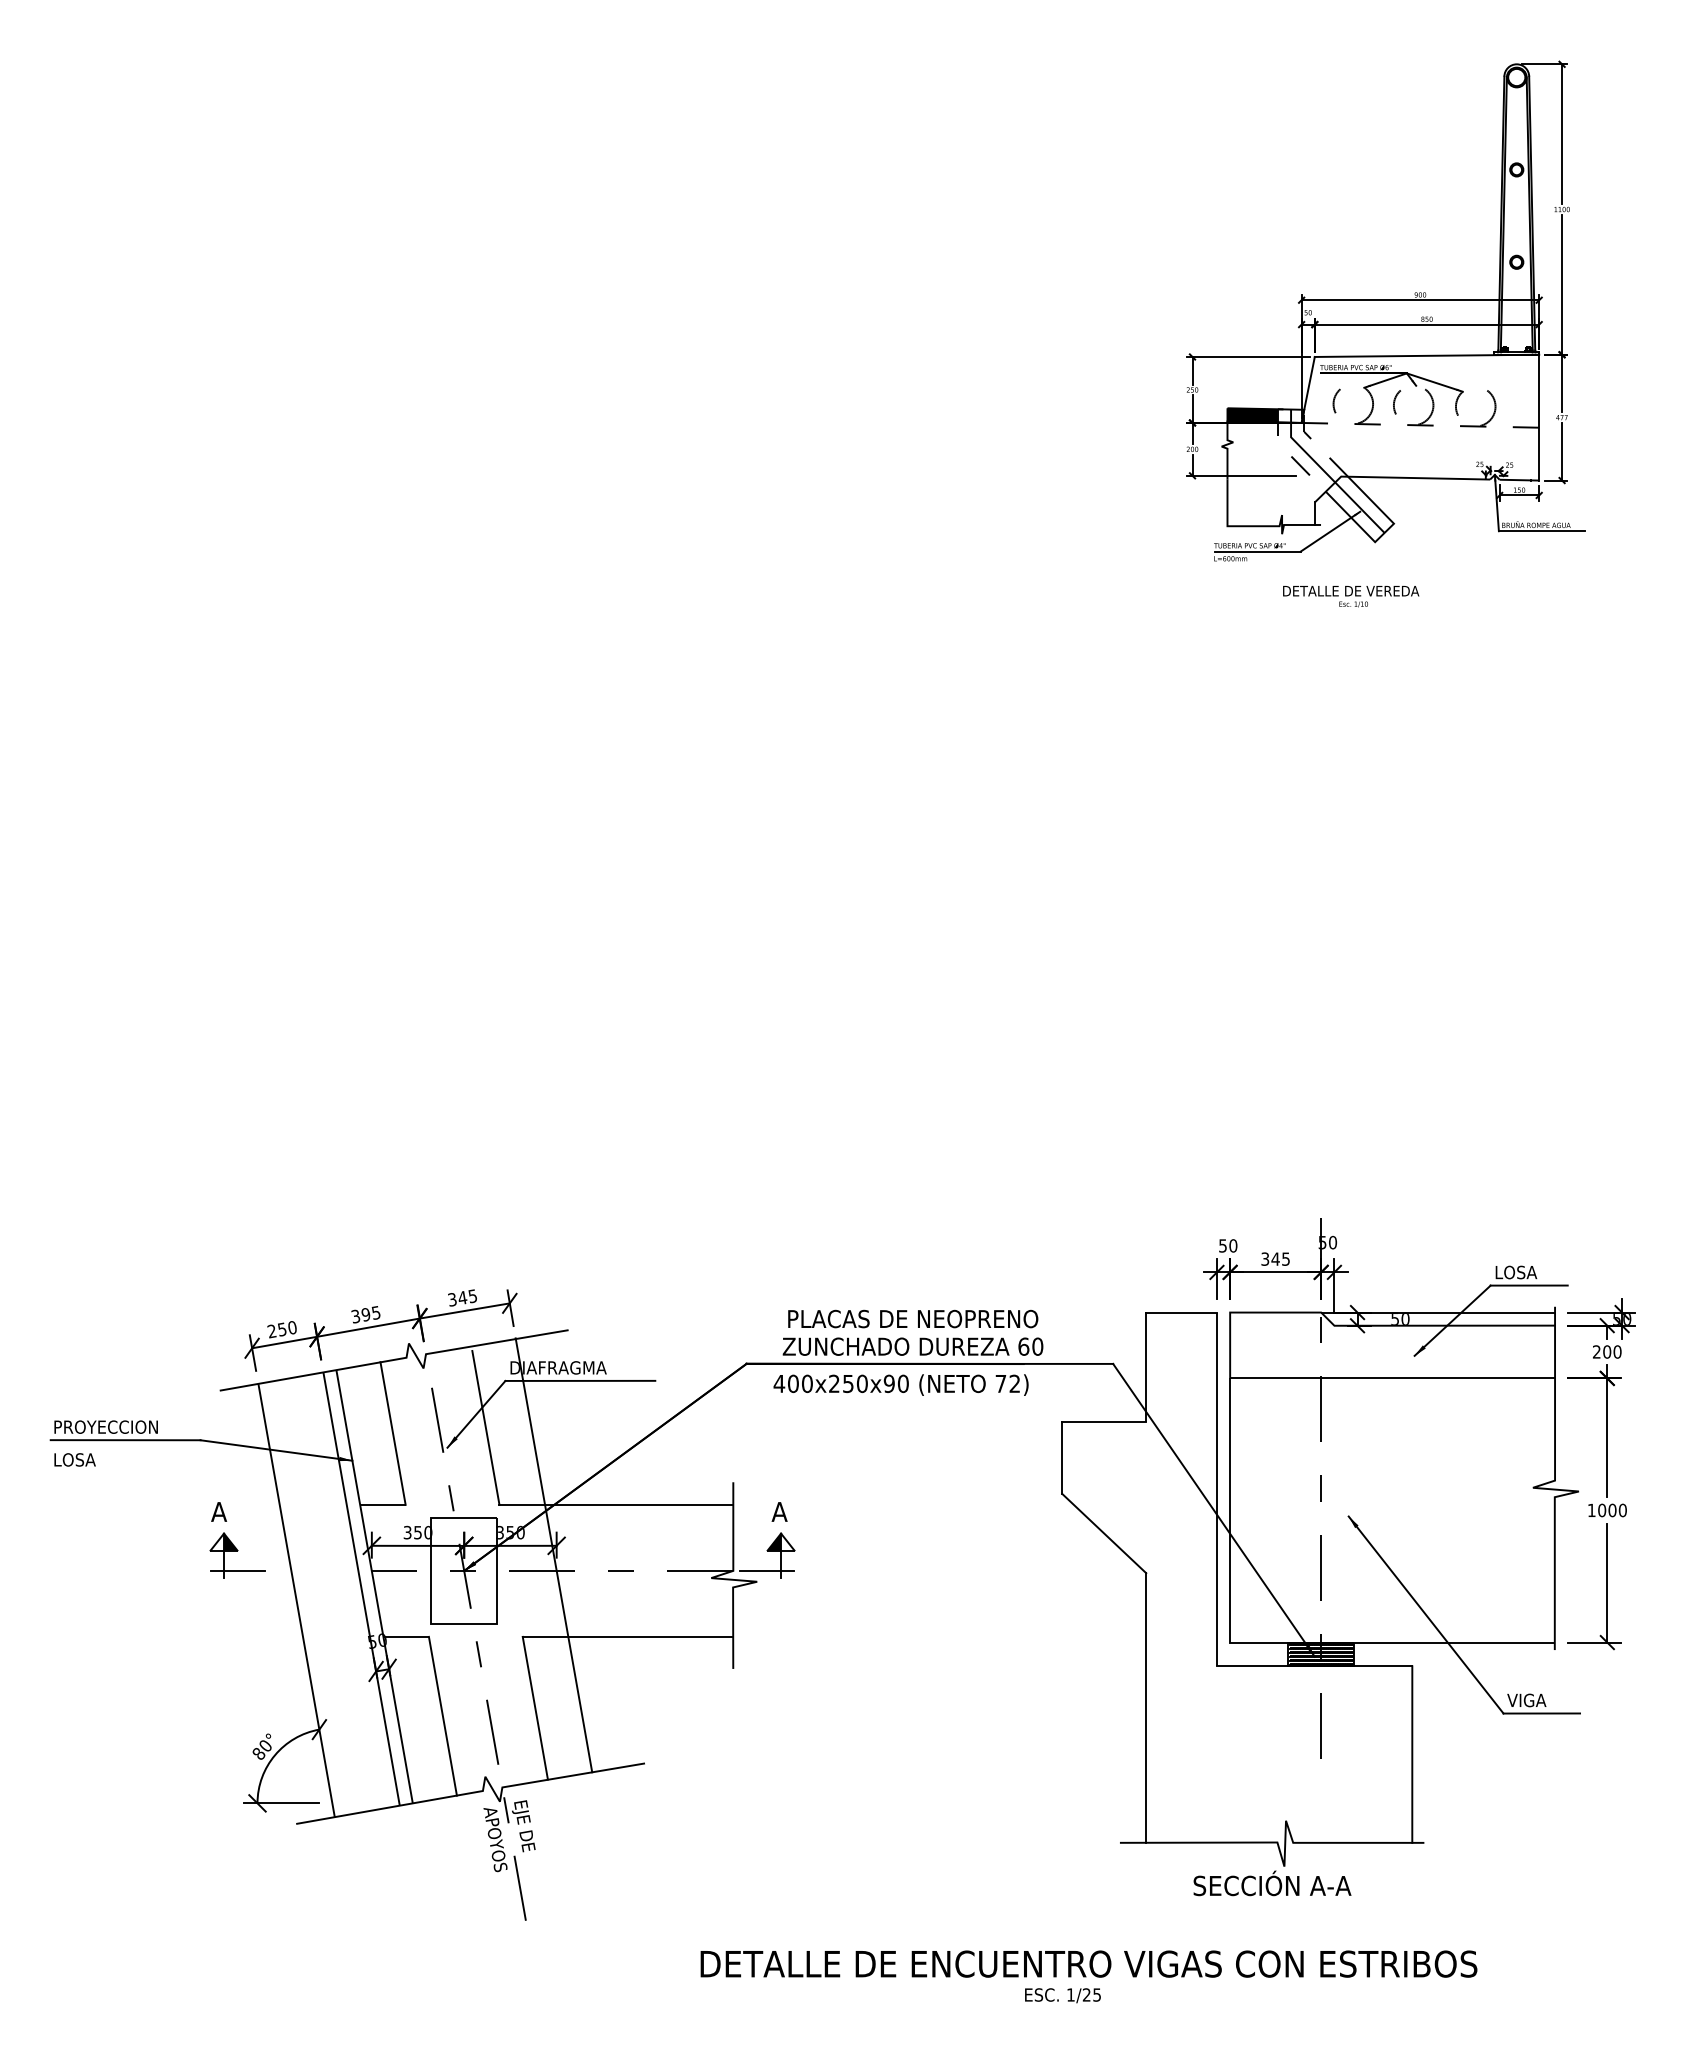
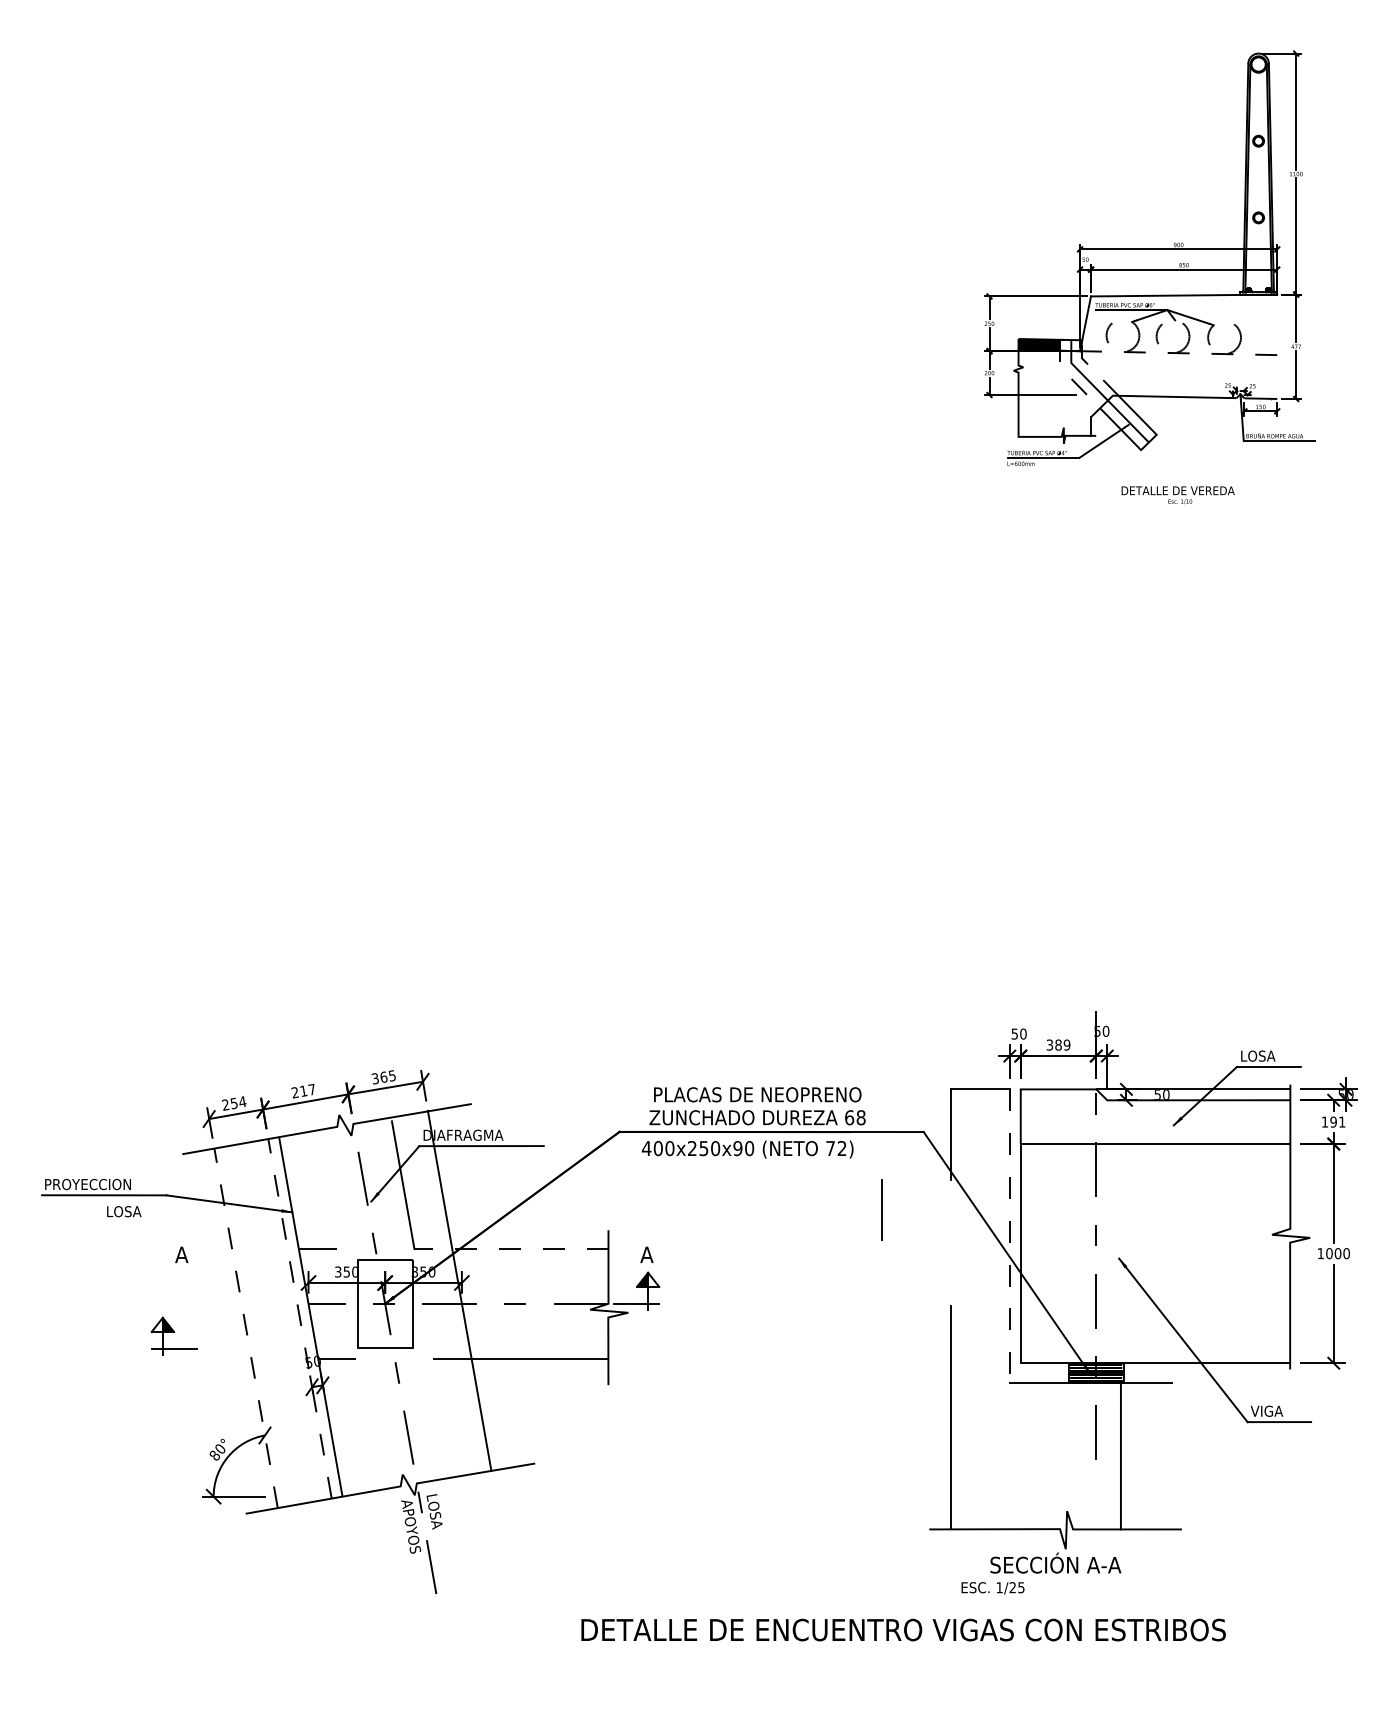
line: (1539, 417) -> (1277, 346), removed
text: (1350, 596) -> (1177, 495), moved
text: (1280, 1258) -> (1062, 1044), 345 -> 389
text: (462, 1297) -> (383, 1076), 345 -> 365
text: (365, 1315) -> (303, 1091), 395 -> 217
text: (292, 1327) -> (242, 1101), 250 -> 254
text: (1037, 1346) -> (860, 1117), 60 -> 68
text: (1607, 1351) -> (1333, 1121), 200 -> 191
line: (1104, 1421) -> (916, 1179), removed
line: (392, 1433) -> (325, 1189), removed
text: (75, 1459) -> (124, 1211), moved
line: (1216, 1489) -> (1009, 1236), solid -> dashed
line: (615, 1504) -> (510, 1248), solid -> dashed
line: (1104, 1533) -> (916, 1272), removed
part: (236, 1554) -> (173, 1335), moved
line: (362, 1588) -> (300, 1318), solid -> dashed
line: (297, 1600) -> (246, 1328), solid -> dashed
line: (534, 1707) -> (443, 1417), removed
line: (442, 1716) -> (367, 1424), removed
line: (1411, 1753) -> (1120, 1455), moved
text: (523, 1827) -> (434, 1516), EJE DE -> LOSA
text: (1062, 1995) -> (992, 1588), moved

